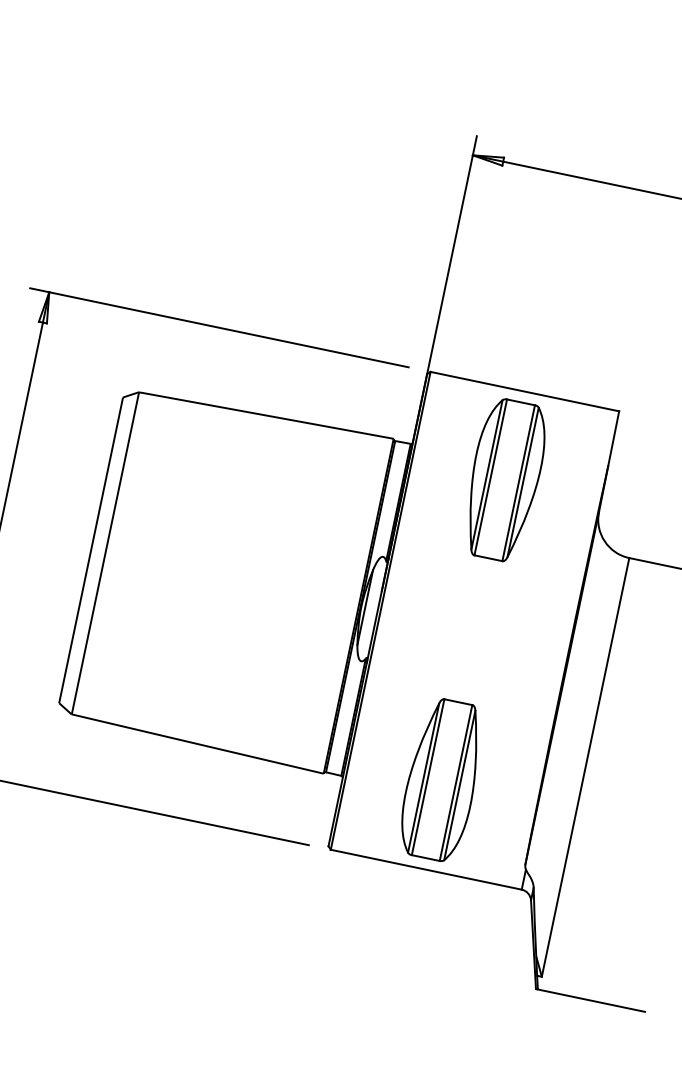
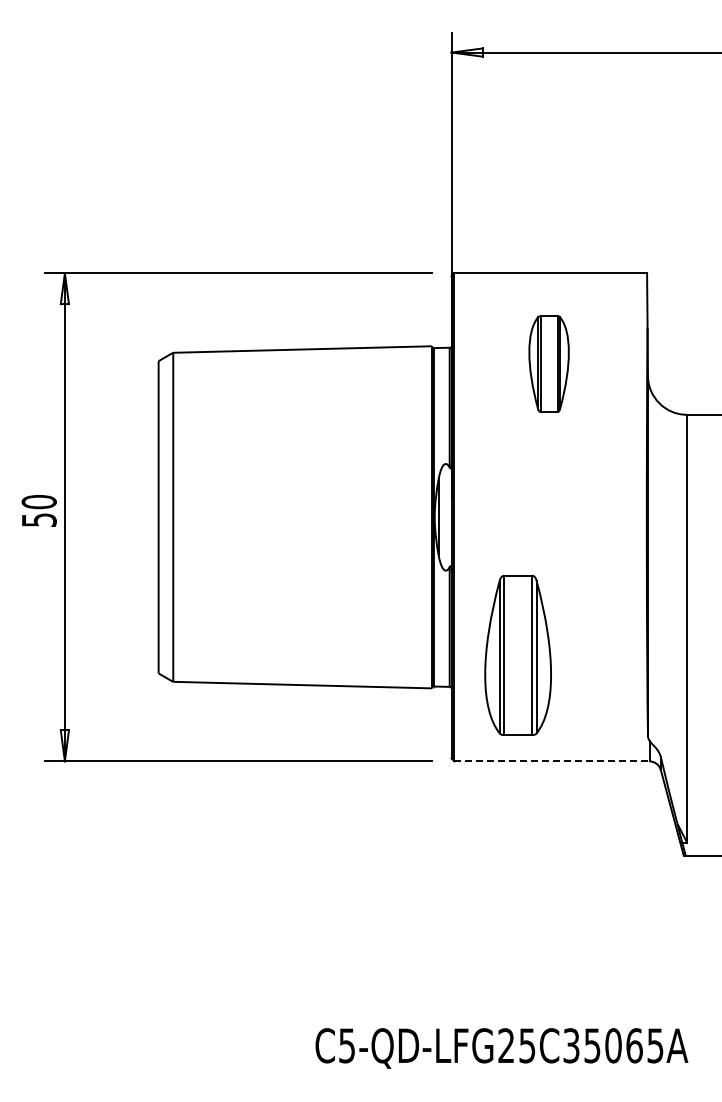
part: (504, 479) -> (548, 363), size x0.6
part: (441, 780) -> (517, 655), moved
line: (425, 869) -> (551, 761), solid -> dashed

